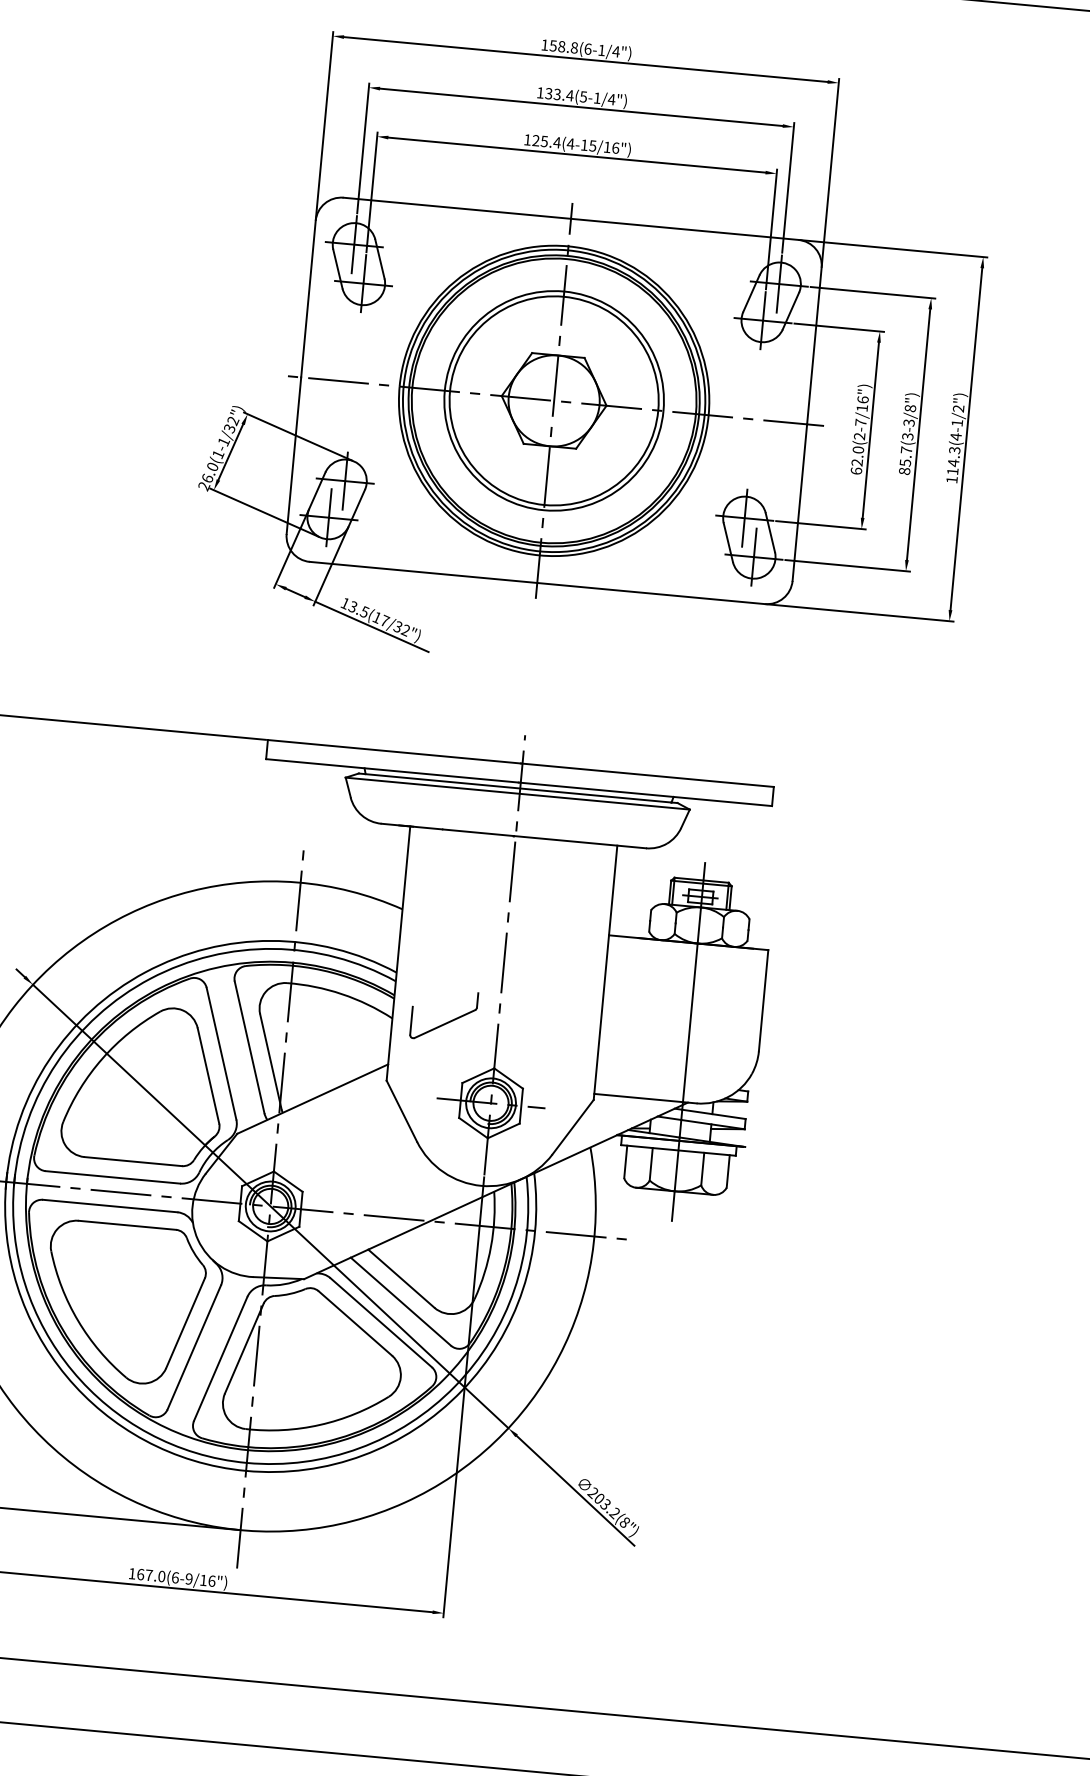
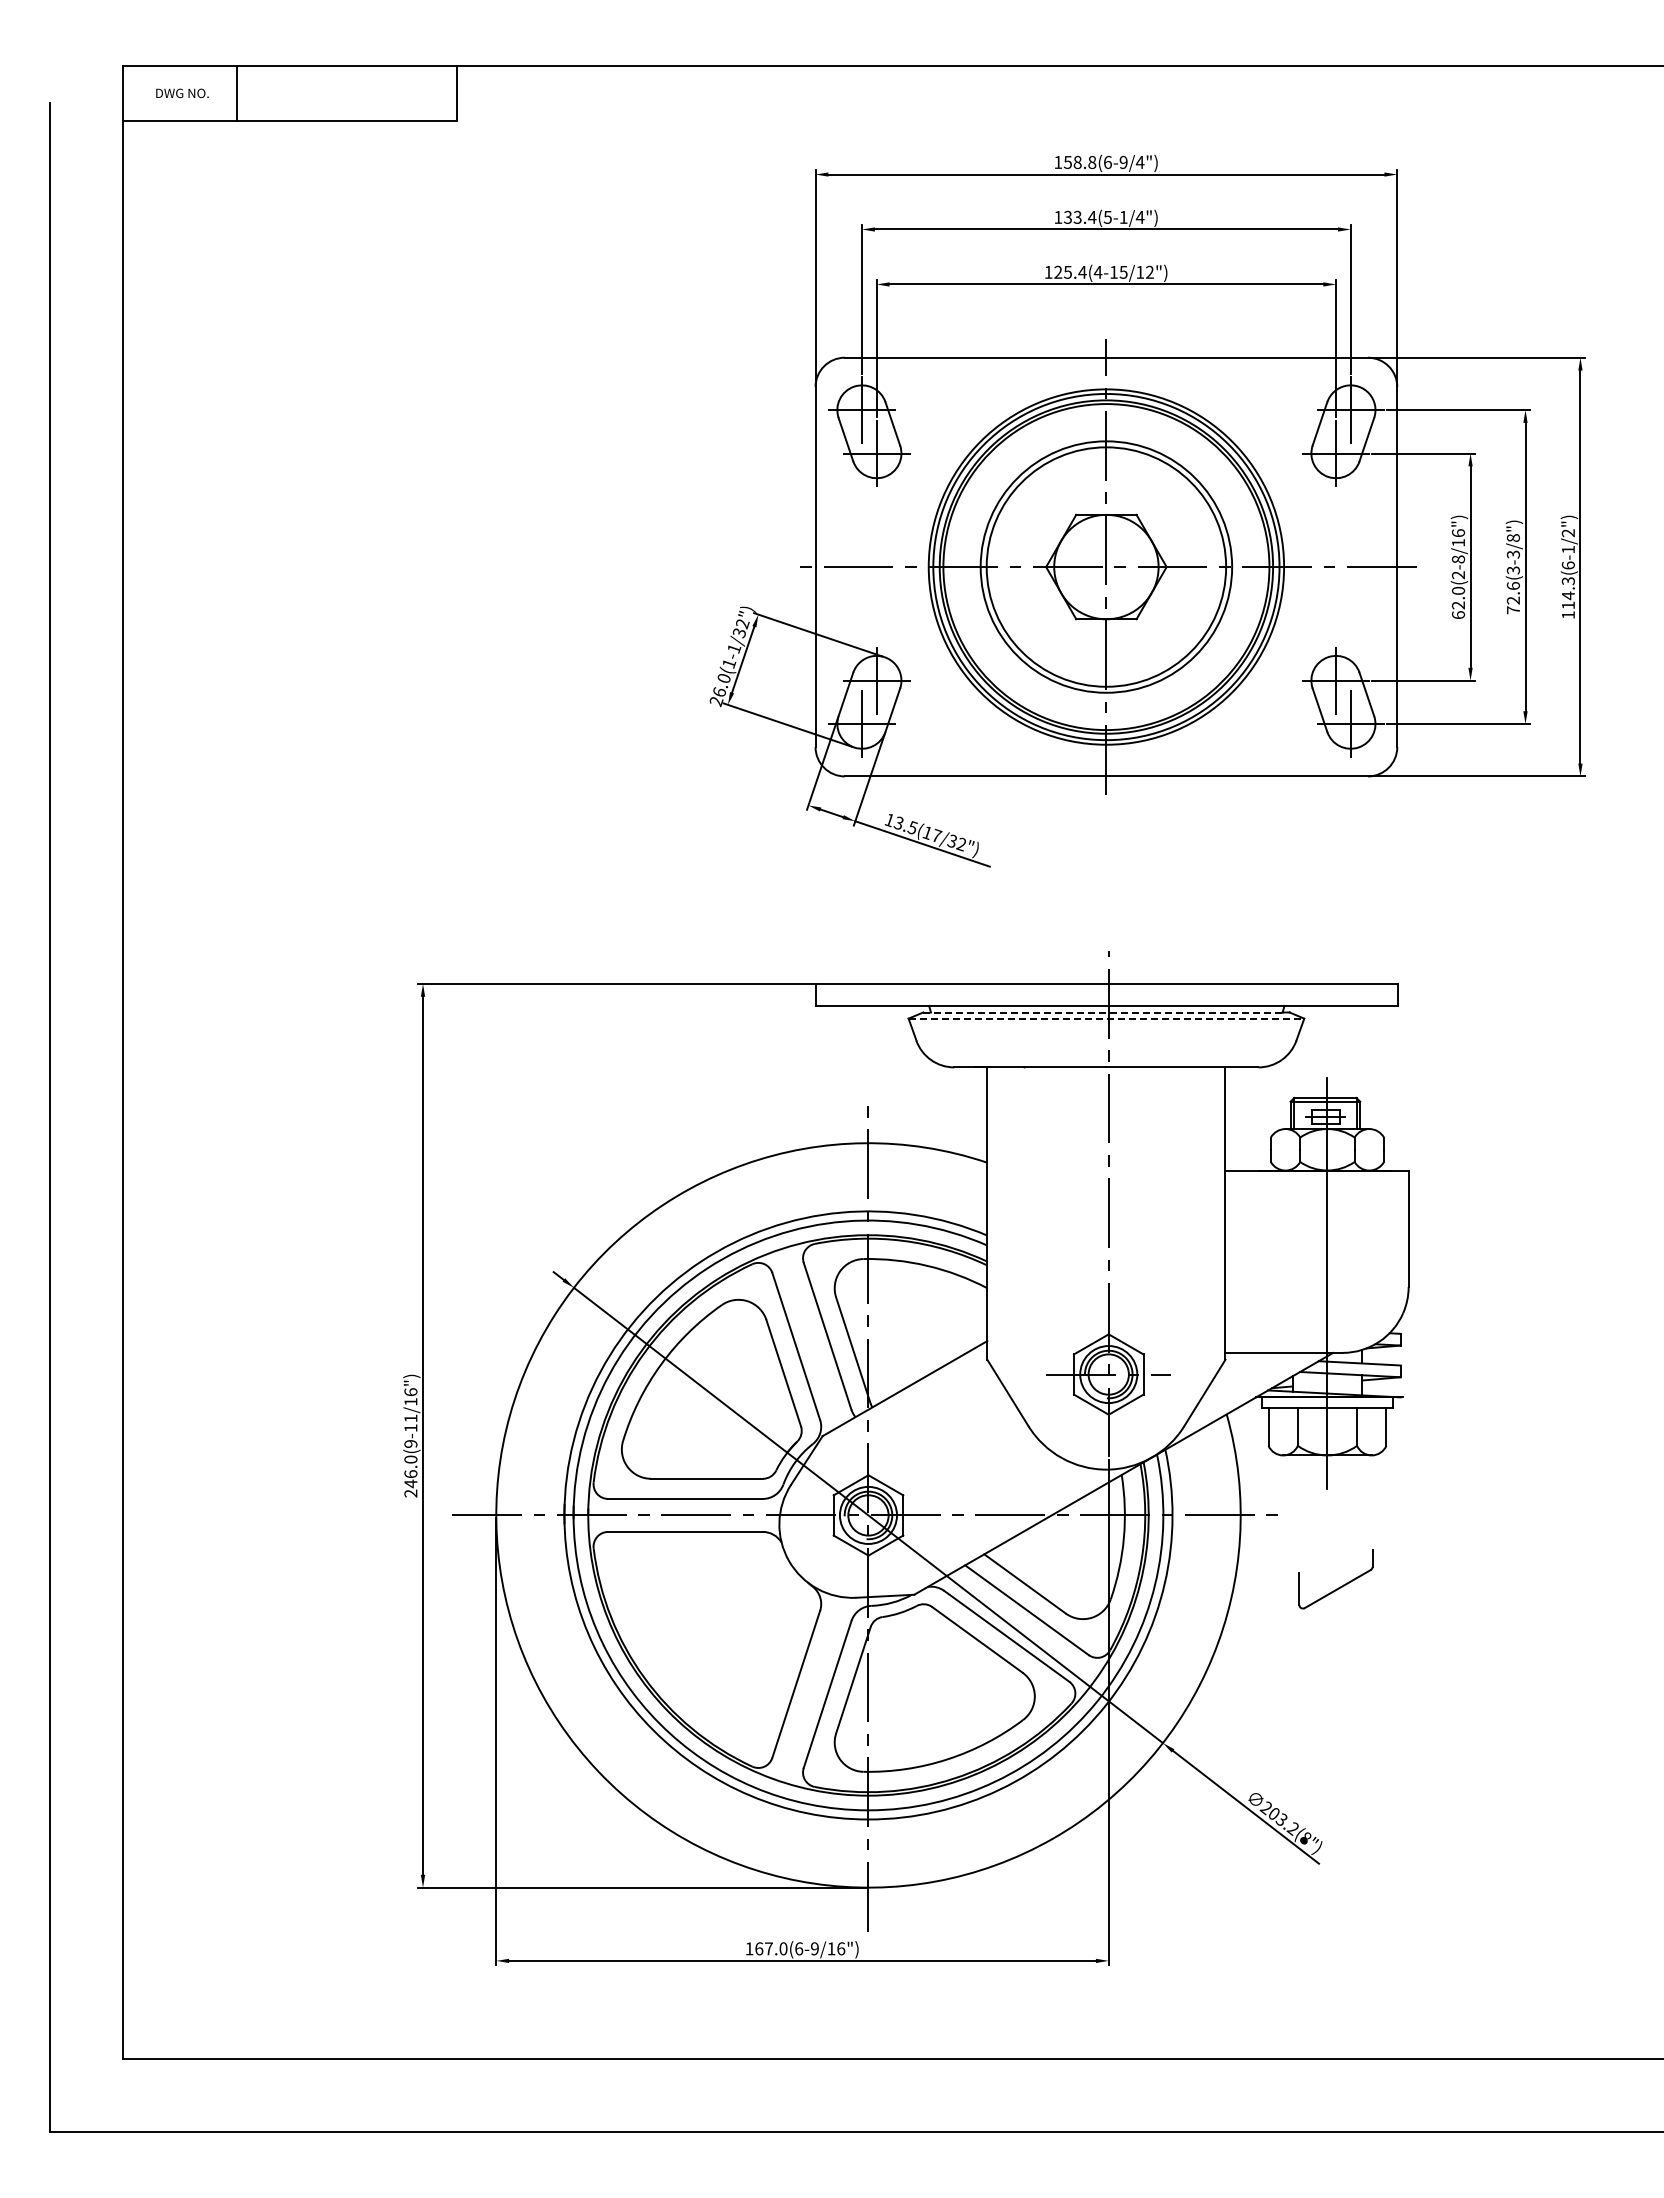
text: (601, 49) -> (1123, 161), 158.8(6-1/4") -> 158.8(6-9/4")
text: (616, 147) -> (1150, 271), 125.4(4-15/16") -> 125.4(4-15/12")
text: (860, 422) -> (1458, 559), 62.0(2-7/16") -> 62.0(2-8/16")
text: (955, 436) -> (1567, 565), 114.3(4-1/2") -> 114.3(6-1/2")
text: (904, 461) -> (1512, 598), 85.7(3-3/8") -> 72.6(3-3/8")
line: (514, 787) -> (1102, 1012), solid -> dashed
line: (517, 793) -> (1106, 1018), solid -> dashed
part: (448, 1021) -> (1341, 1585), moved
part: (124, 1303) -> (711, 1641), removed

